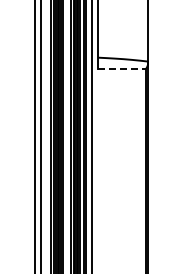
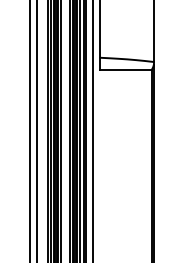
line: (122, 68) -> (125, 69), dashed -> solid

